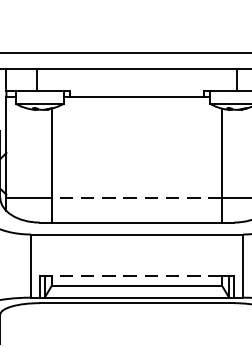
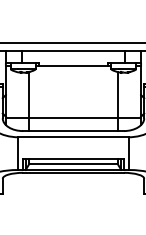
line: (136, 198) -> (73, 118), dashed -> solid
line: (136, 275) -> (73, 158), dashed -> solid

